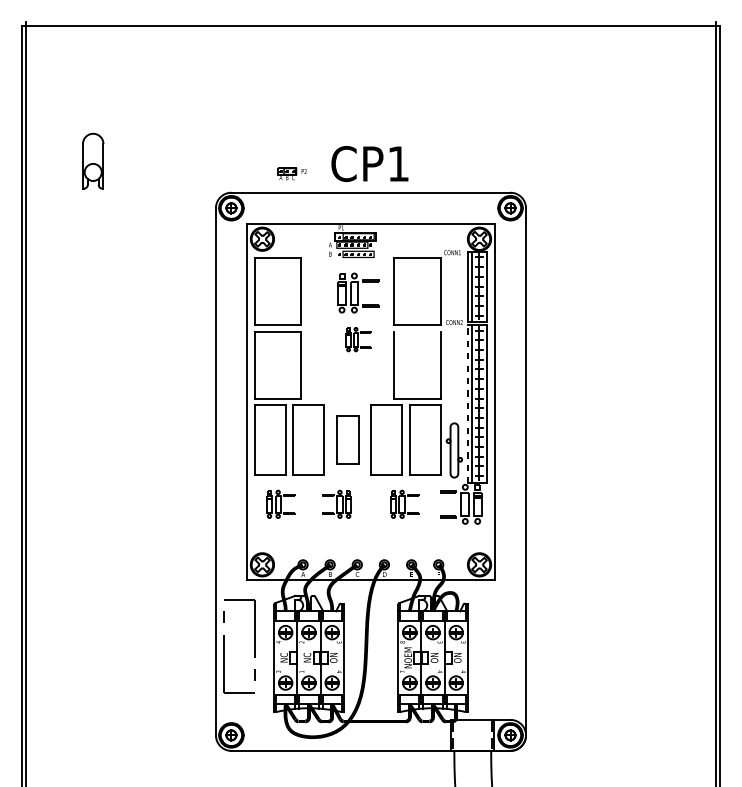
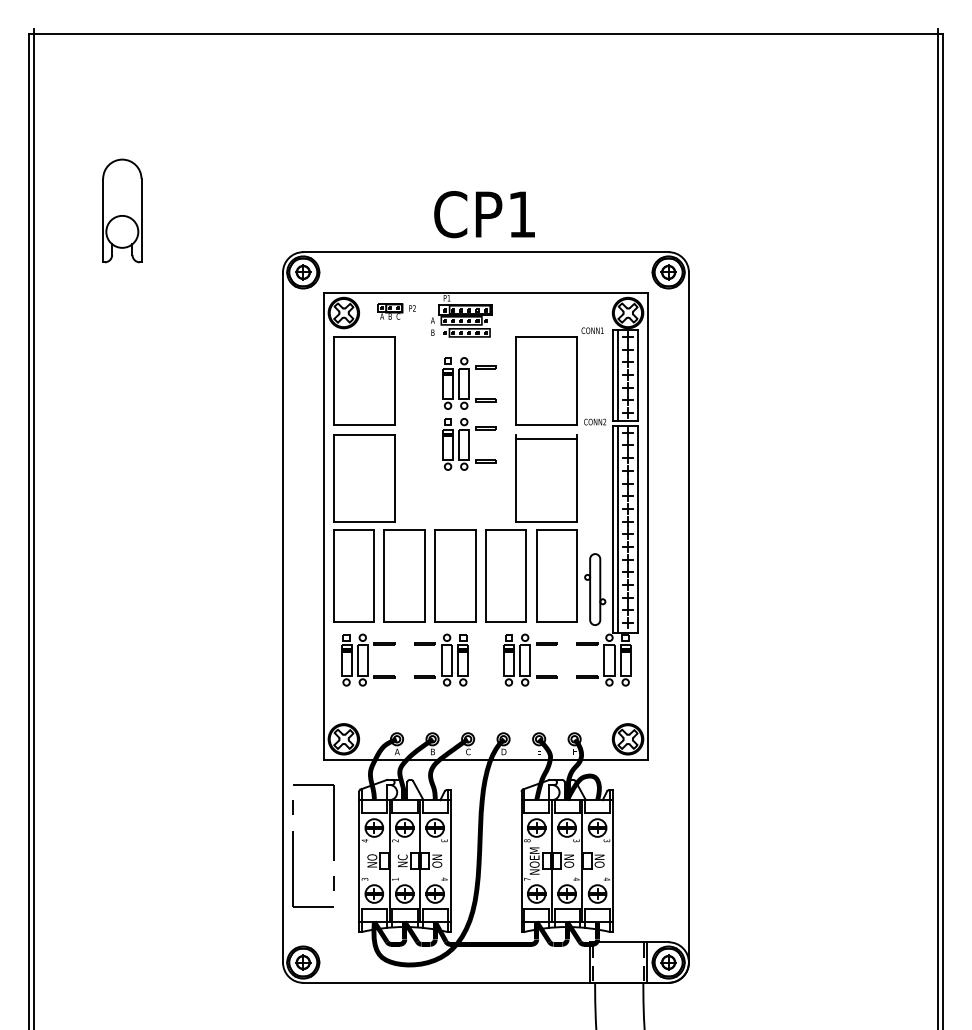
part: (93, 160) -> (122, 210), size x1.43
part: (291, 173) -> (396, 311), moved
line: (417, 335) -> (546, 438), added
part: (358, 339) -> (469, 444), size x1.67
line: (467, 404) -> (612, 529), dashed -> solid
part: (347, 439) -> (455, 575), size x1.43
part: (281, 503) -> (368, 659), size x1.43
part: (337, 503) -> (441, 659), size x1.43
part: (404, 503) -> (530, 659), size x1.43
text: (284, 657) -> (372, 860), NC -> NO

